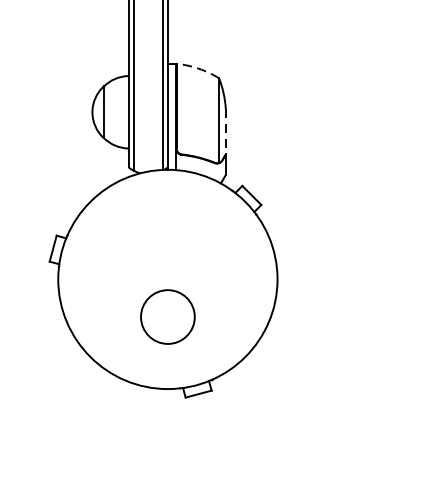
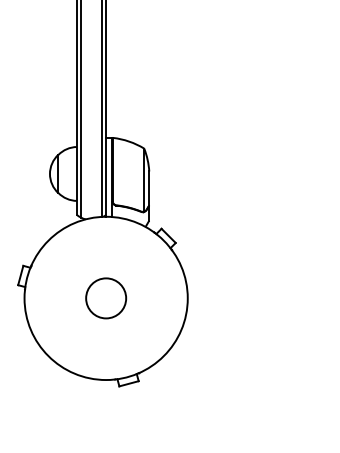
arc: (199, 68) -> (129, 141), dashed -> solid
line: (226, 131) -> (149, 188), dashed -> solid
circle: (168, 317) -> (106, 298), moved

